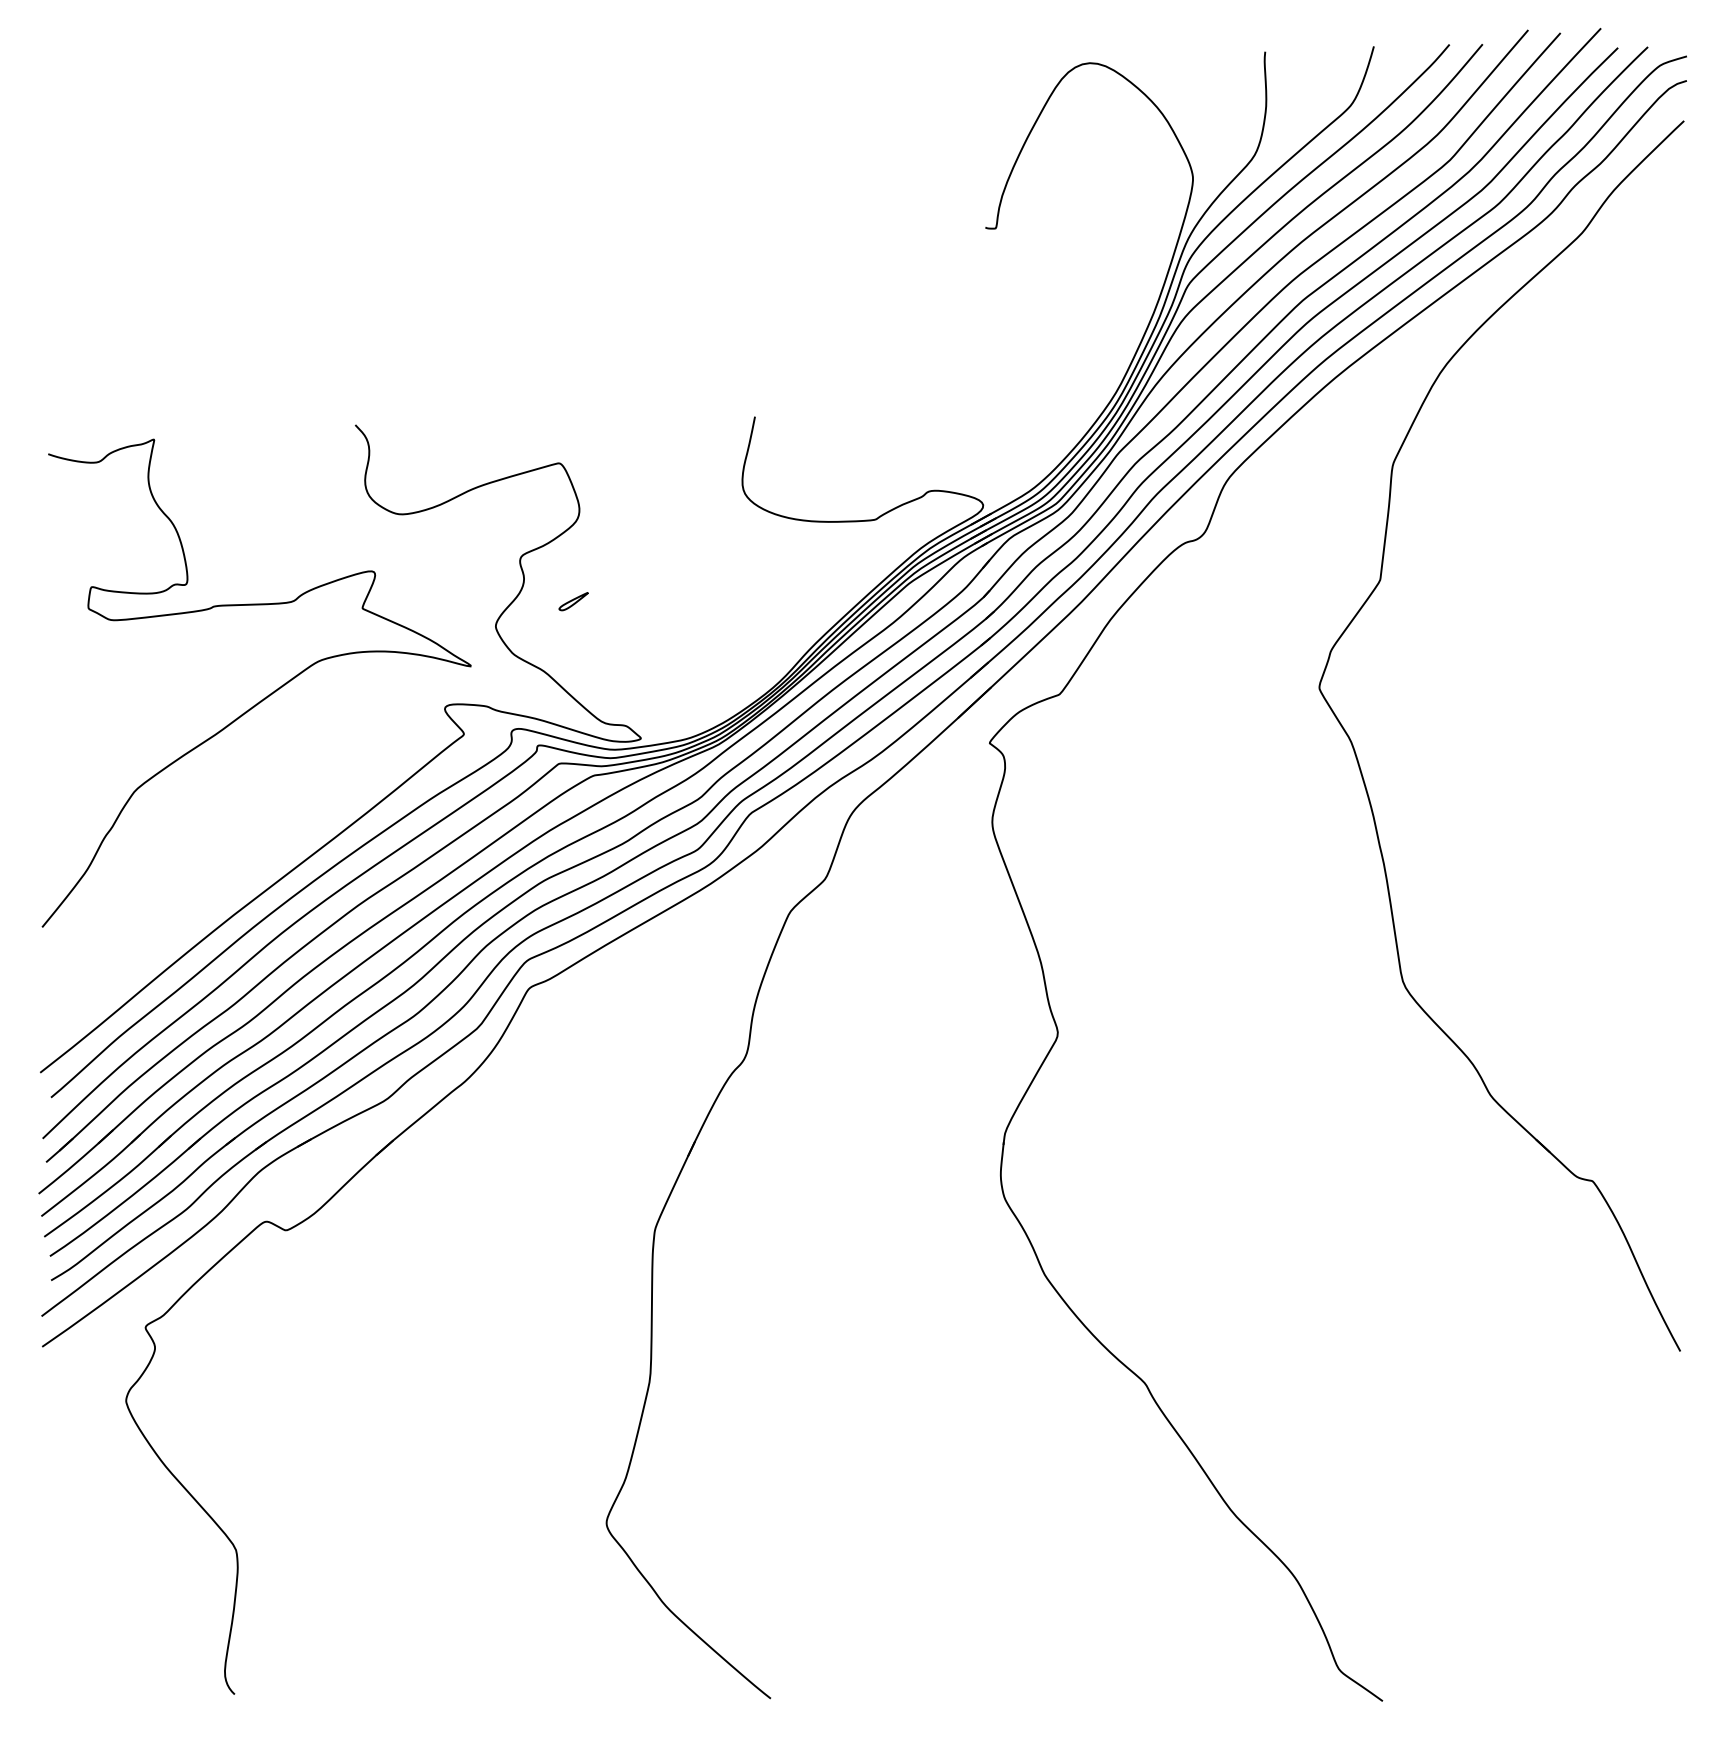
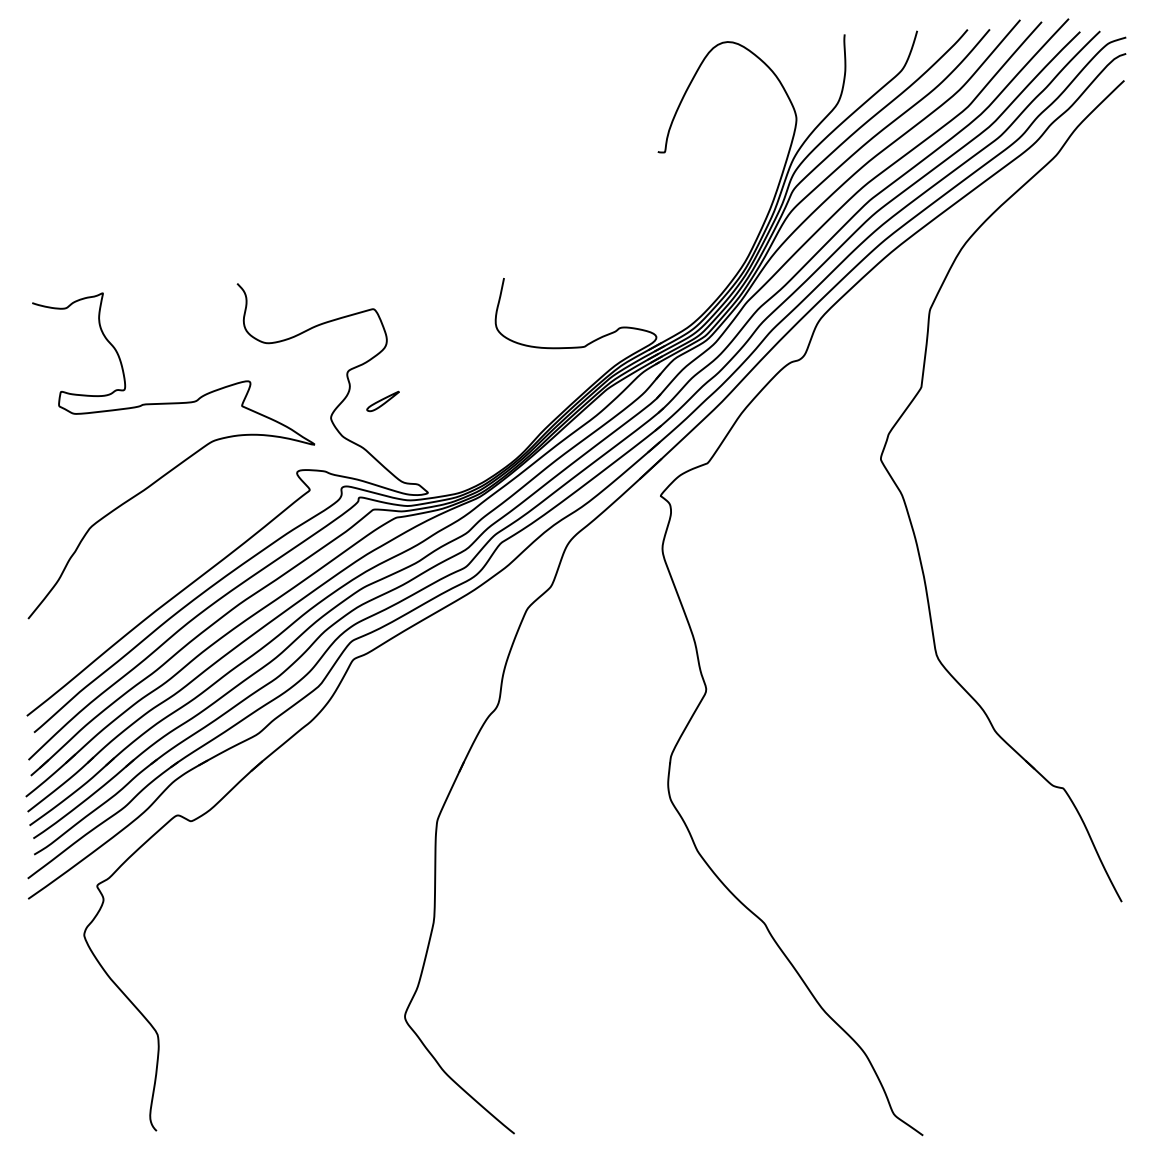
part: (572, 601) -> (382, 401), size x1.67

